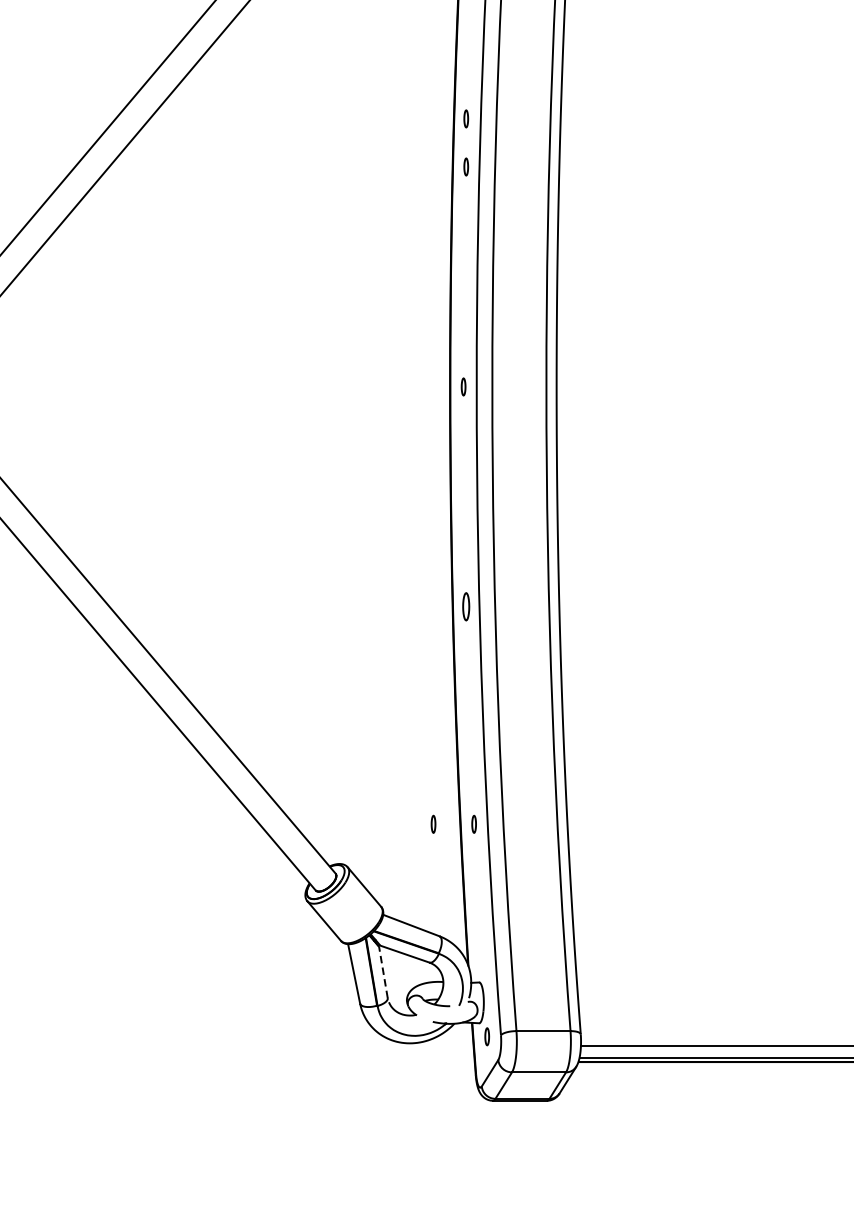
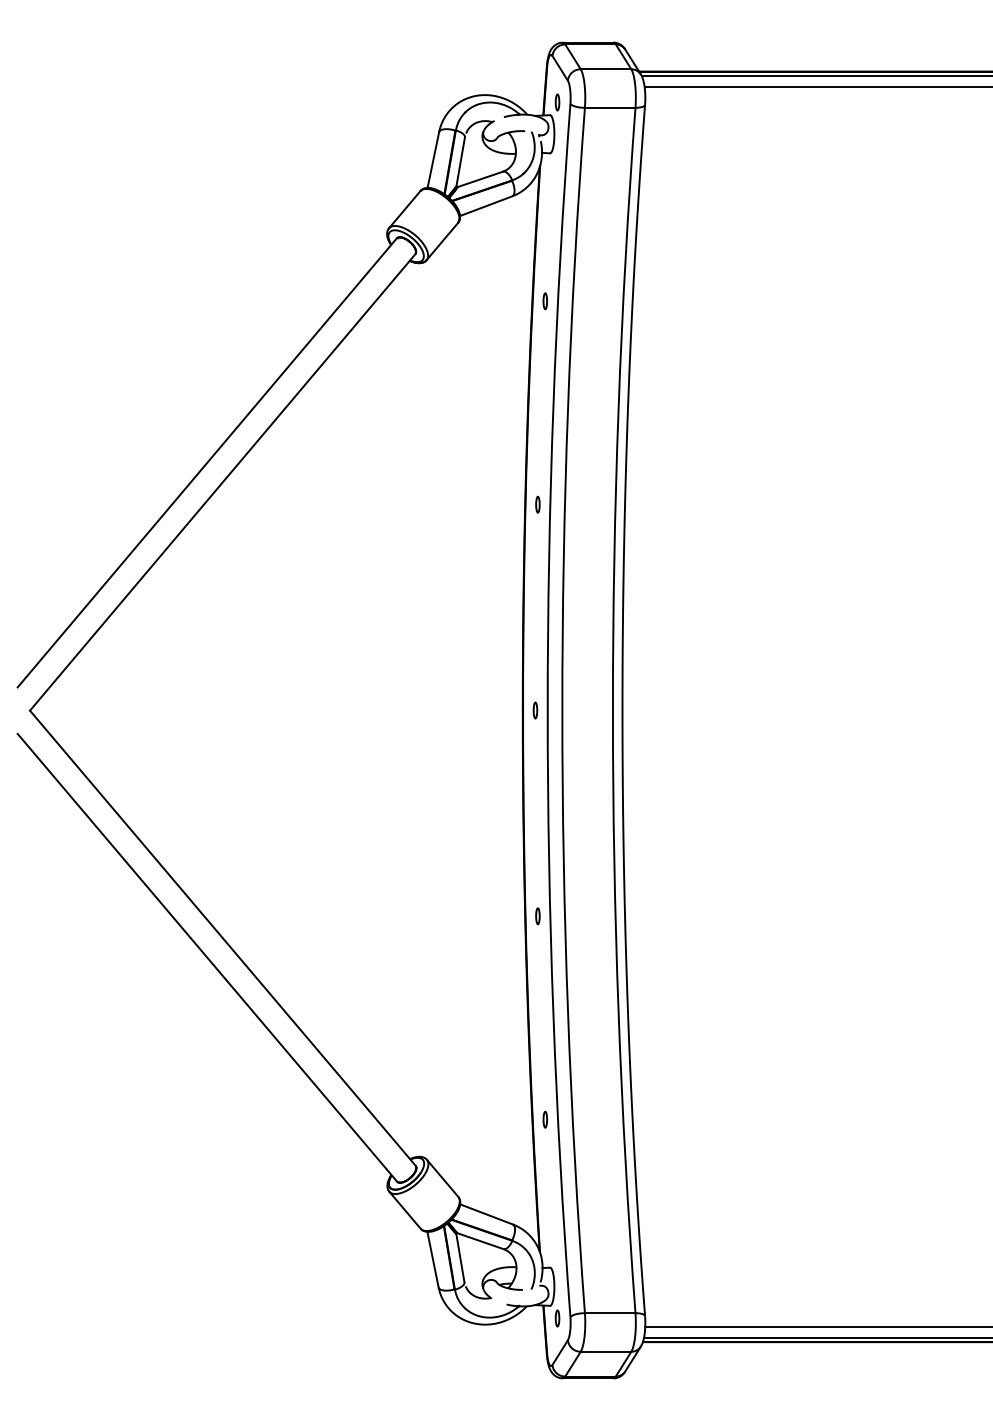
part: (465, 118) -> (537, 459), removed
part: (465, 607) -> (537, 916), size x0.62
part: (432, 824) -> (506, 1119), removed
line: (383, 971) -> (460, 1257), dashed -> solid

